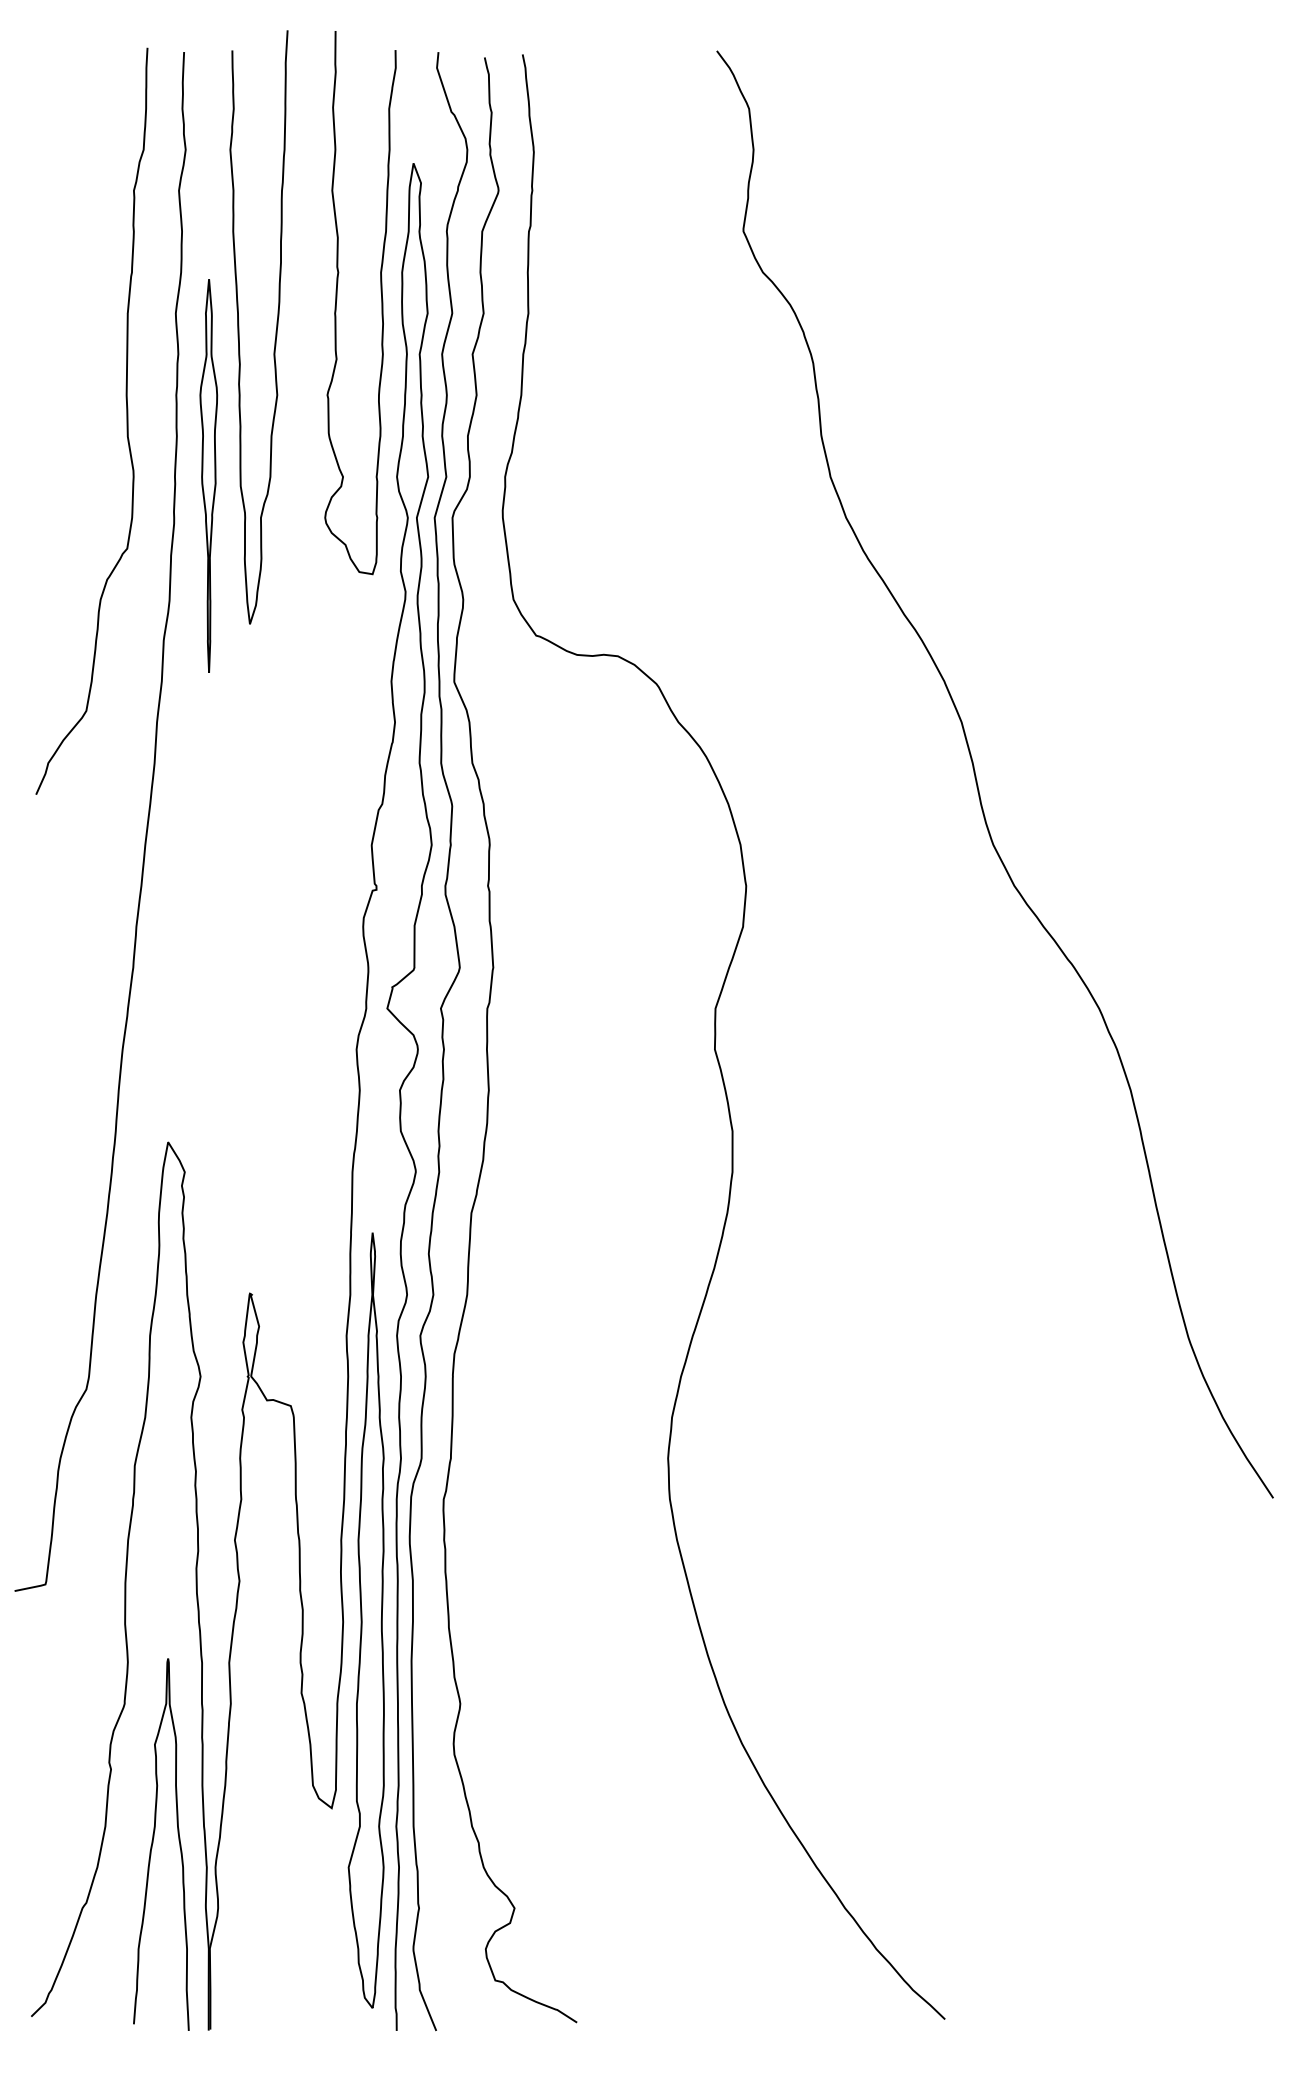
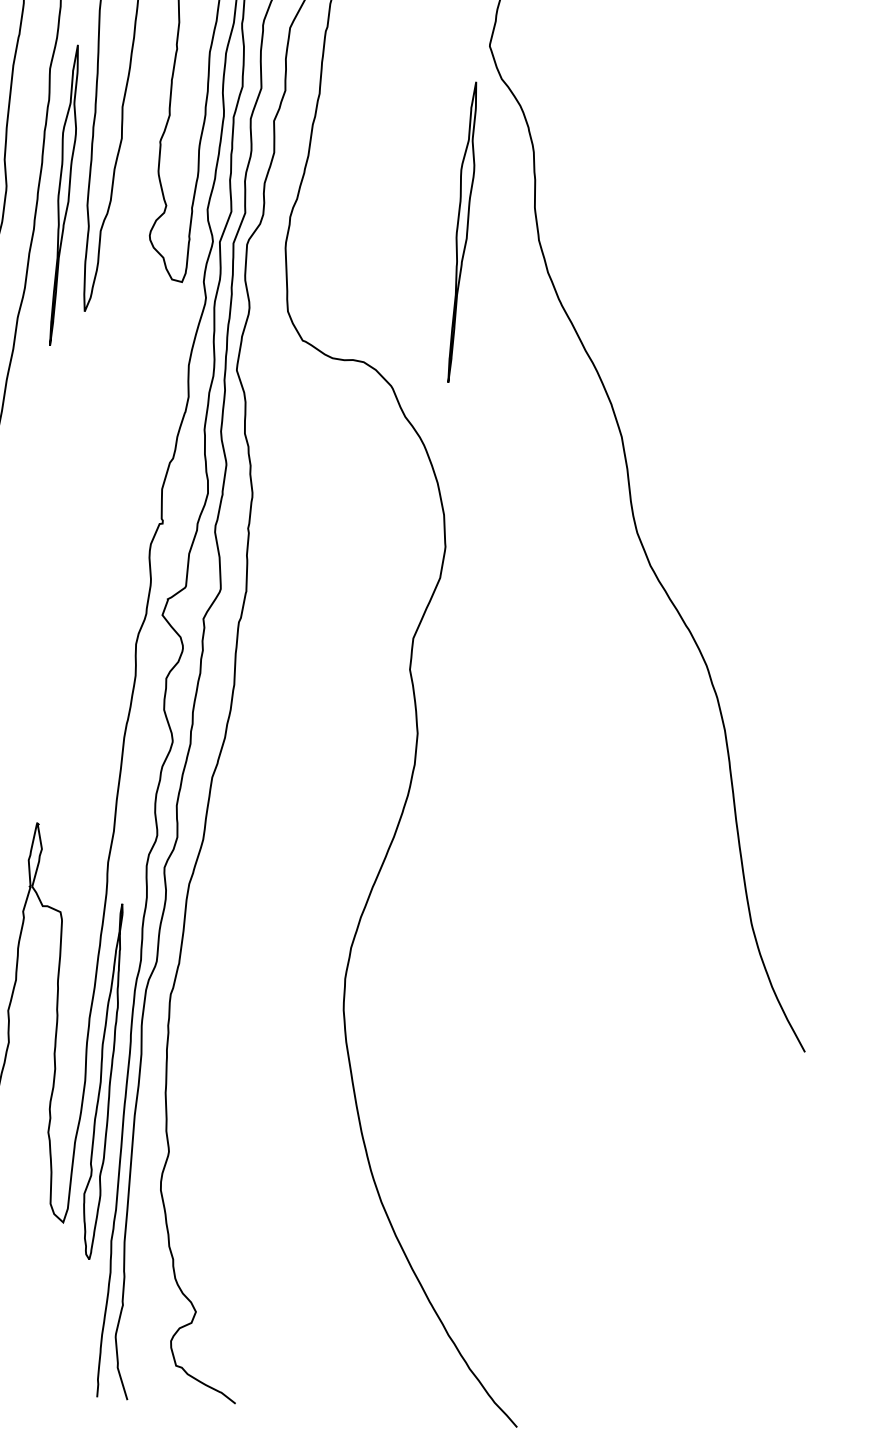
part: (729, 475) -> (461, 231), added
part: (365, 1620) -> (102, 1081), size x0.6

